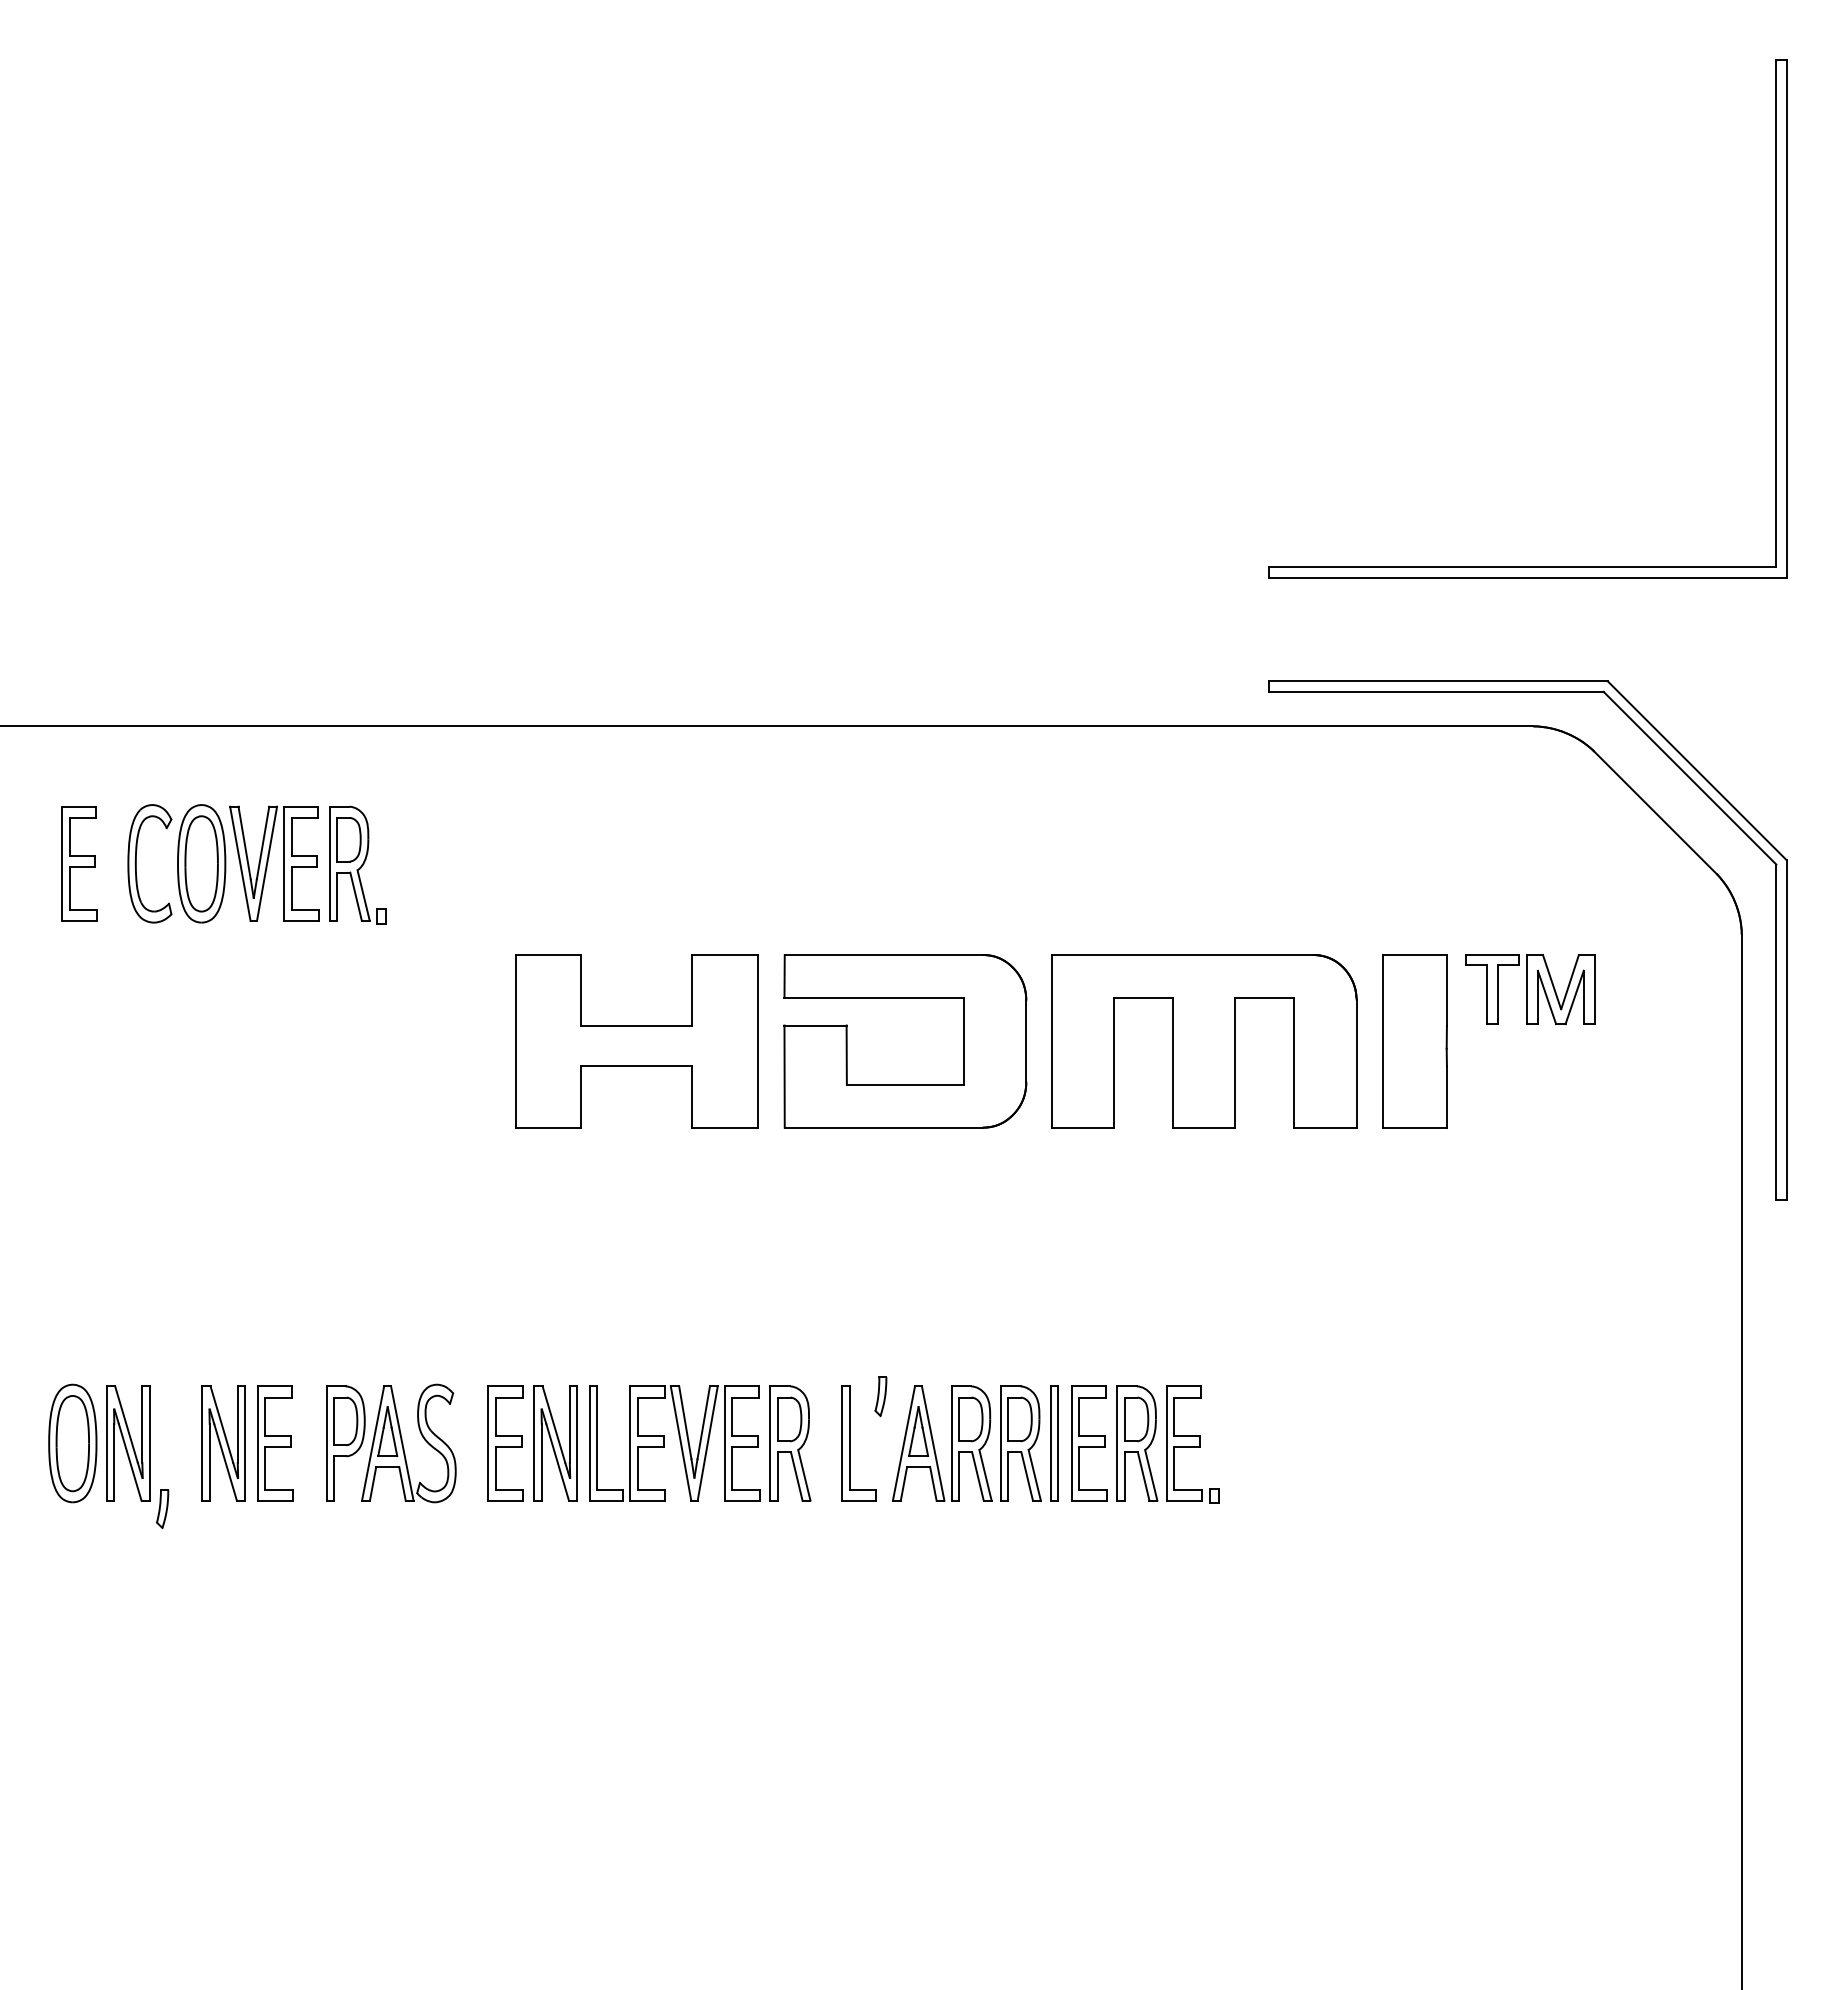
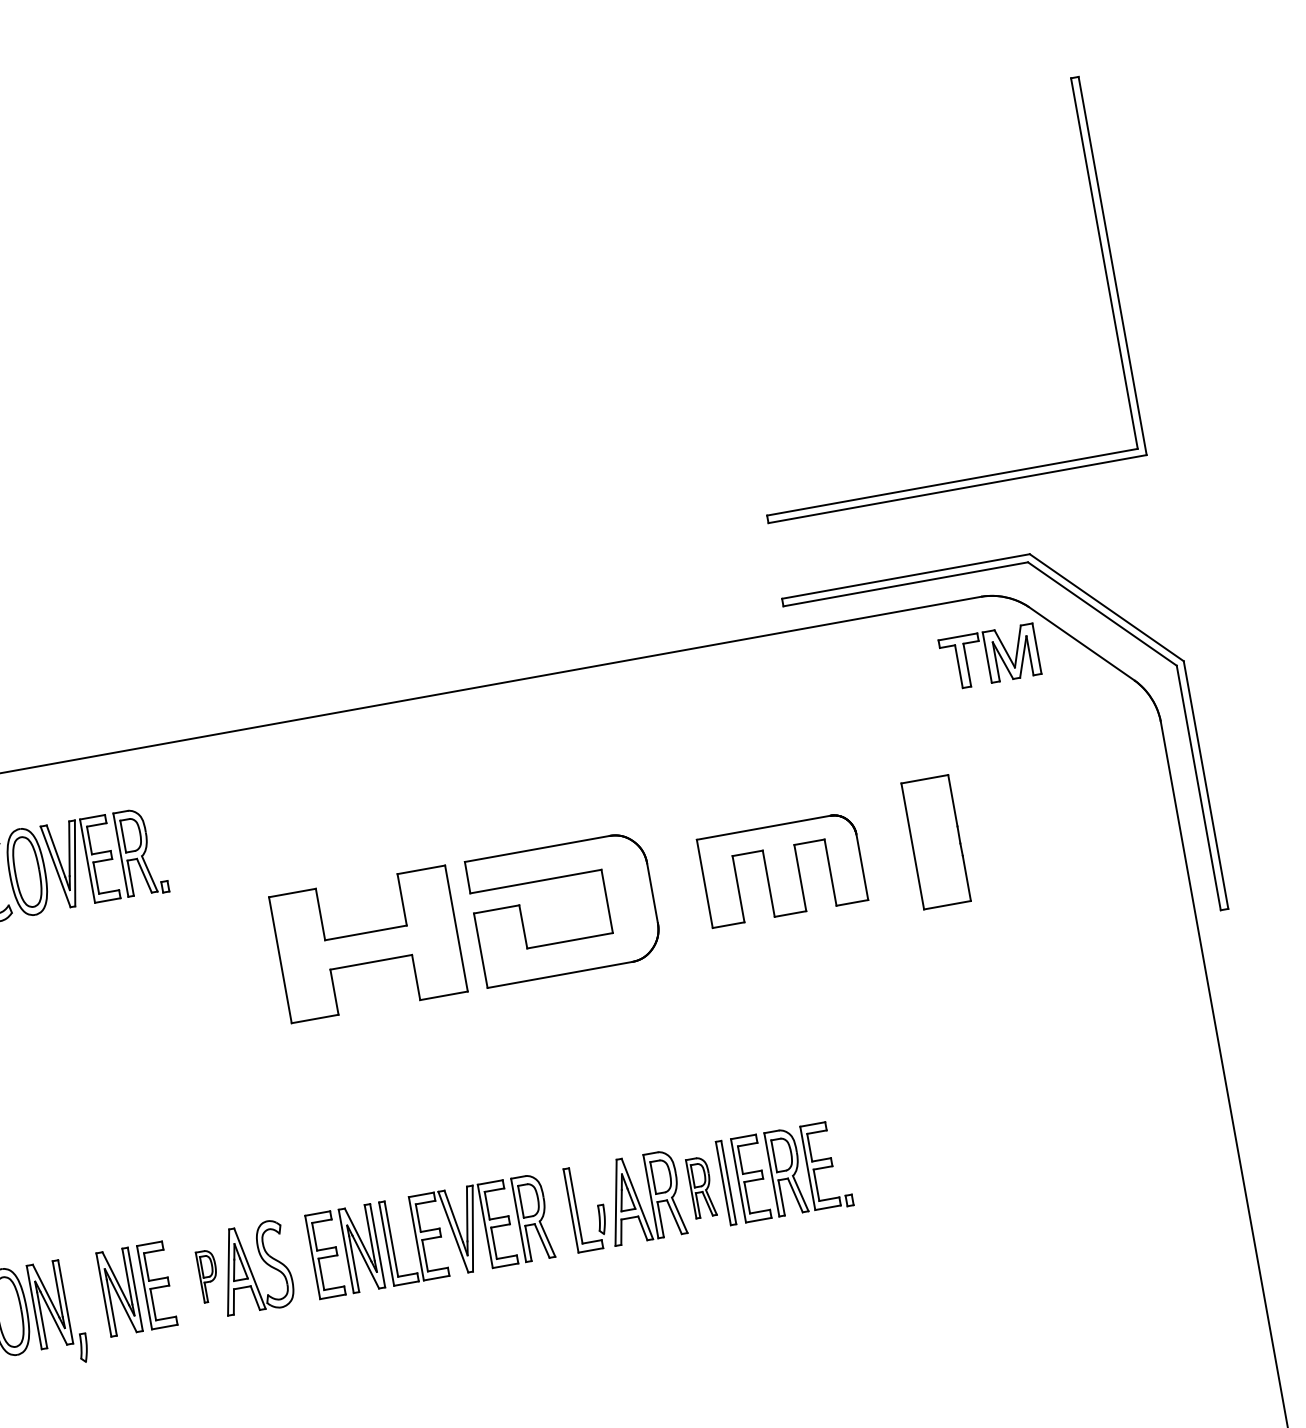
part: (1530, 989) -> (989, 657), moved
part: (1204, 1041) -> (782, 869), size x0.7
part: (880, 1396) -> (601, 1219), moved
part: (345, 1443) -> (208, 1276), size x0.6
part: (1020, 1443) -> (701, 1187), size x0.7

